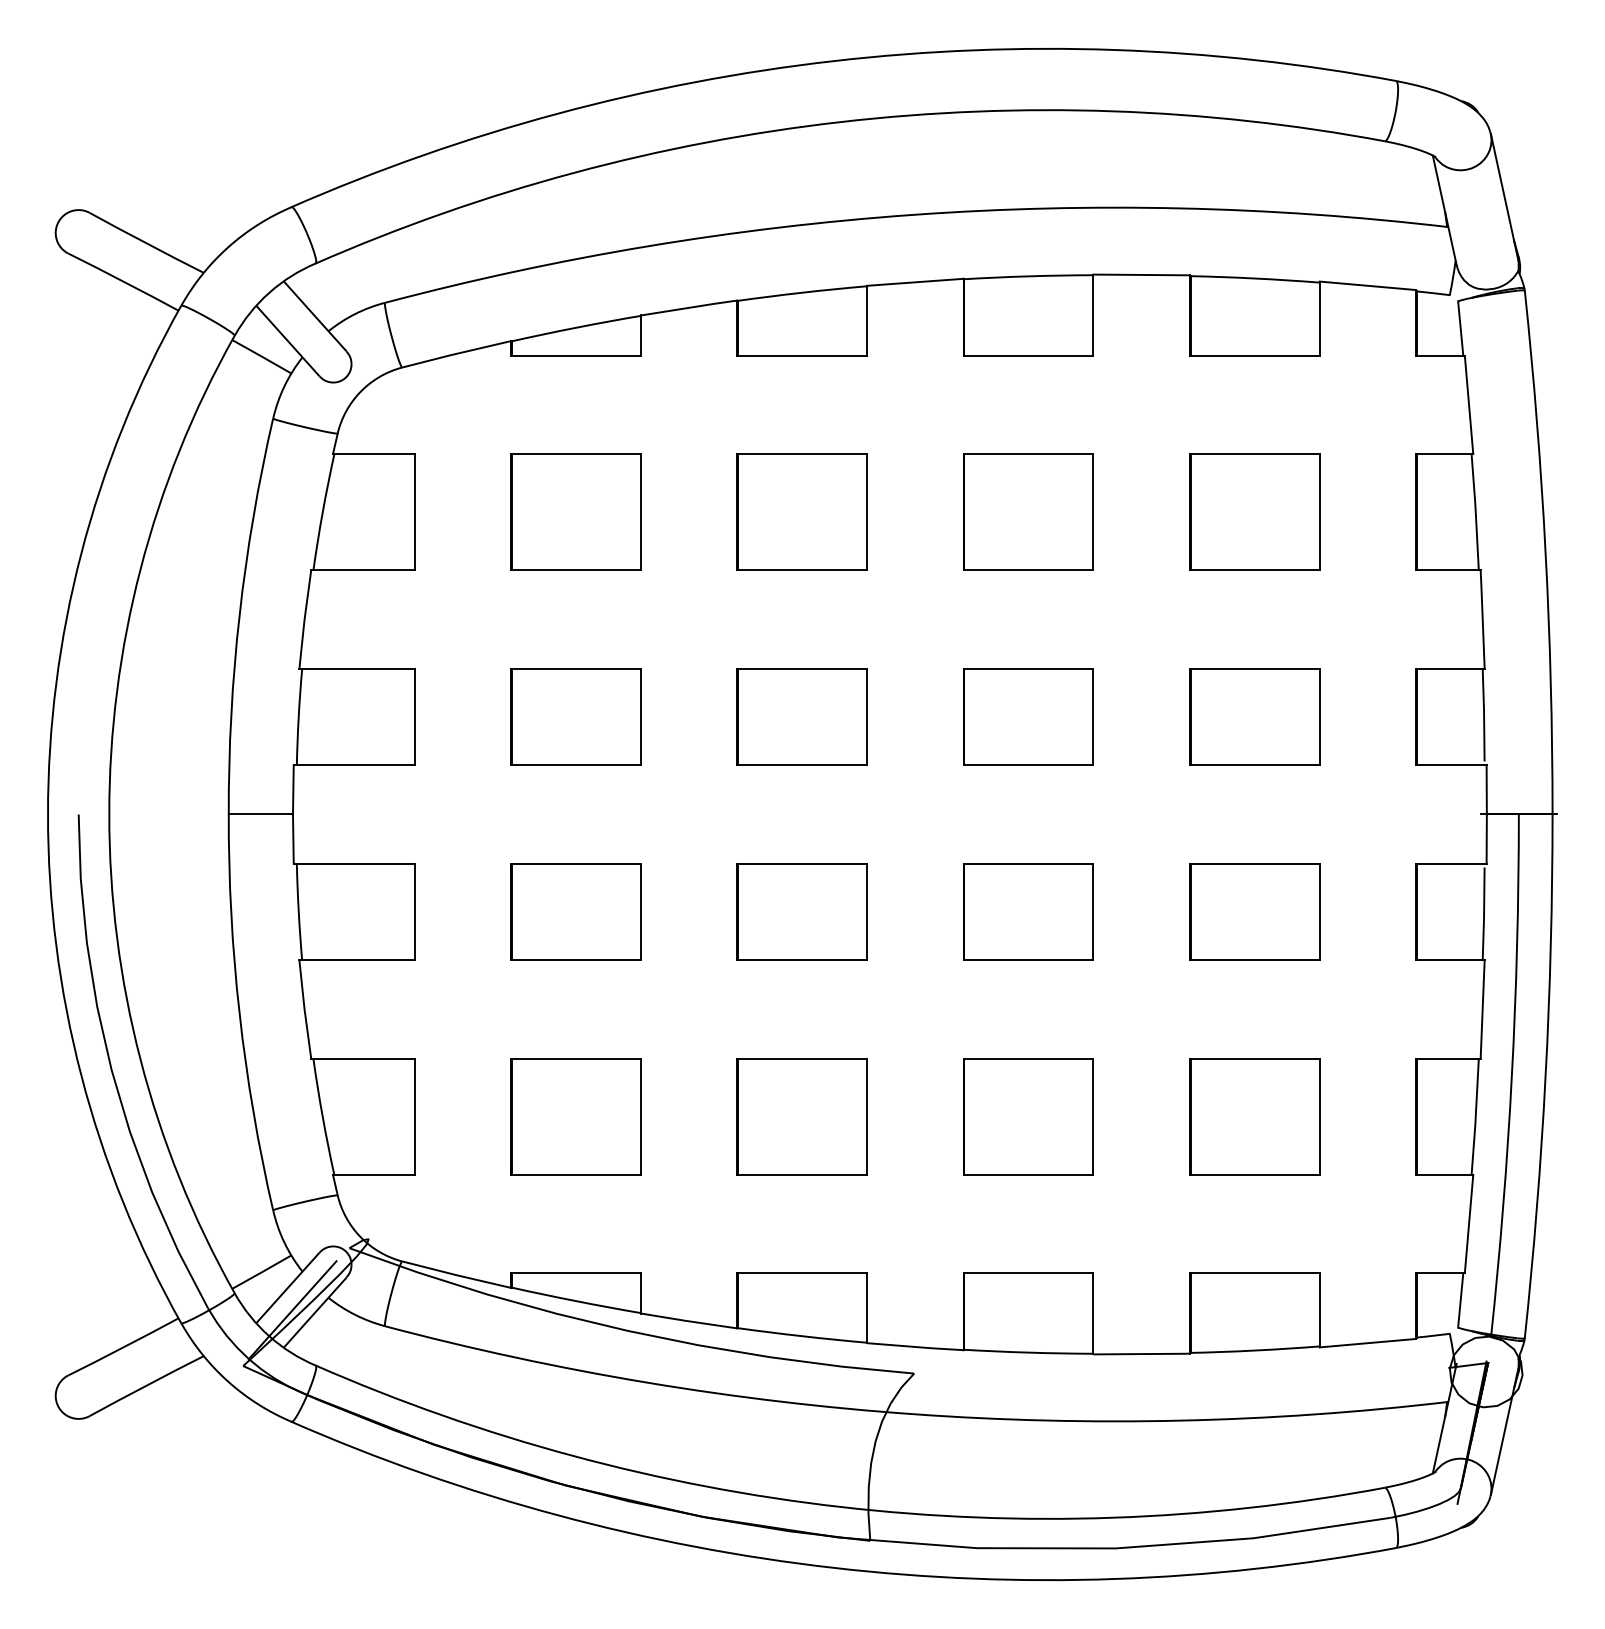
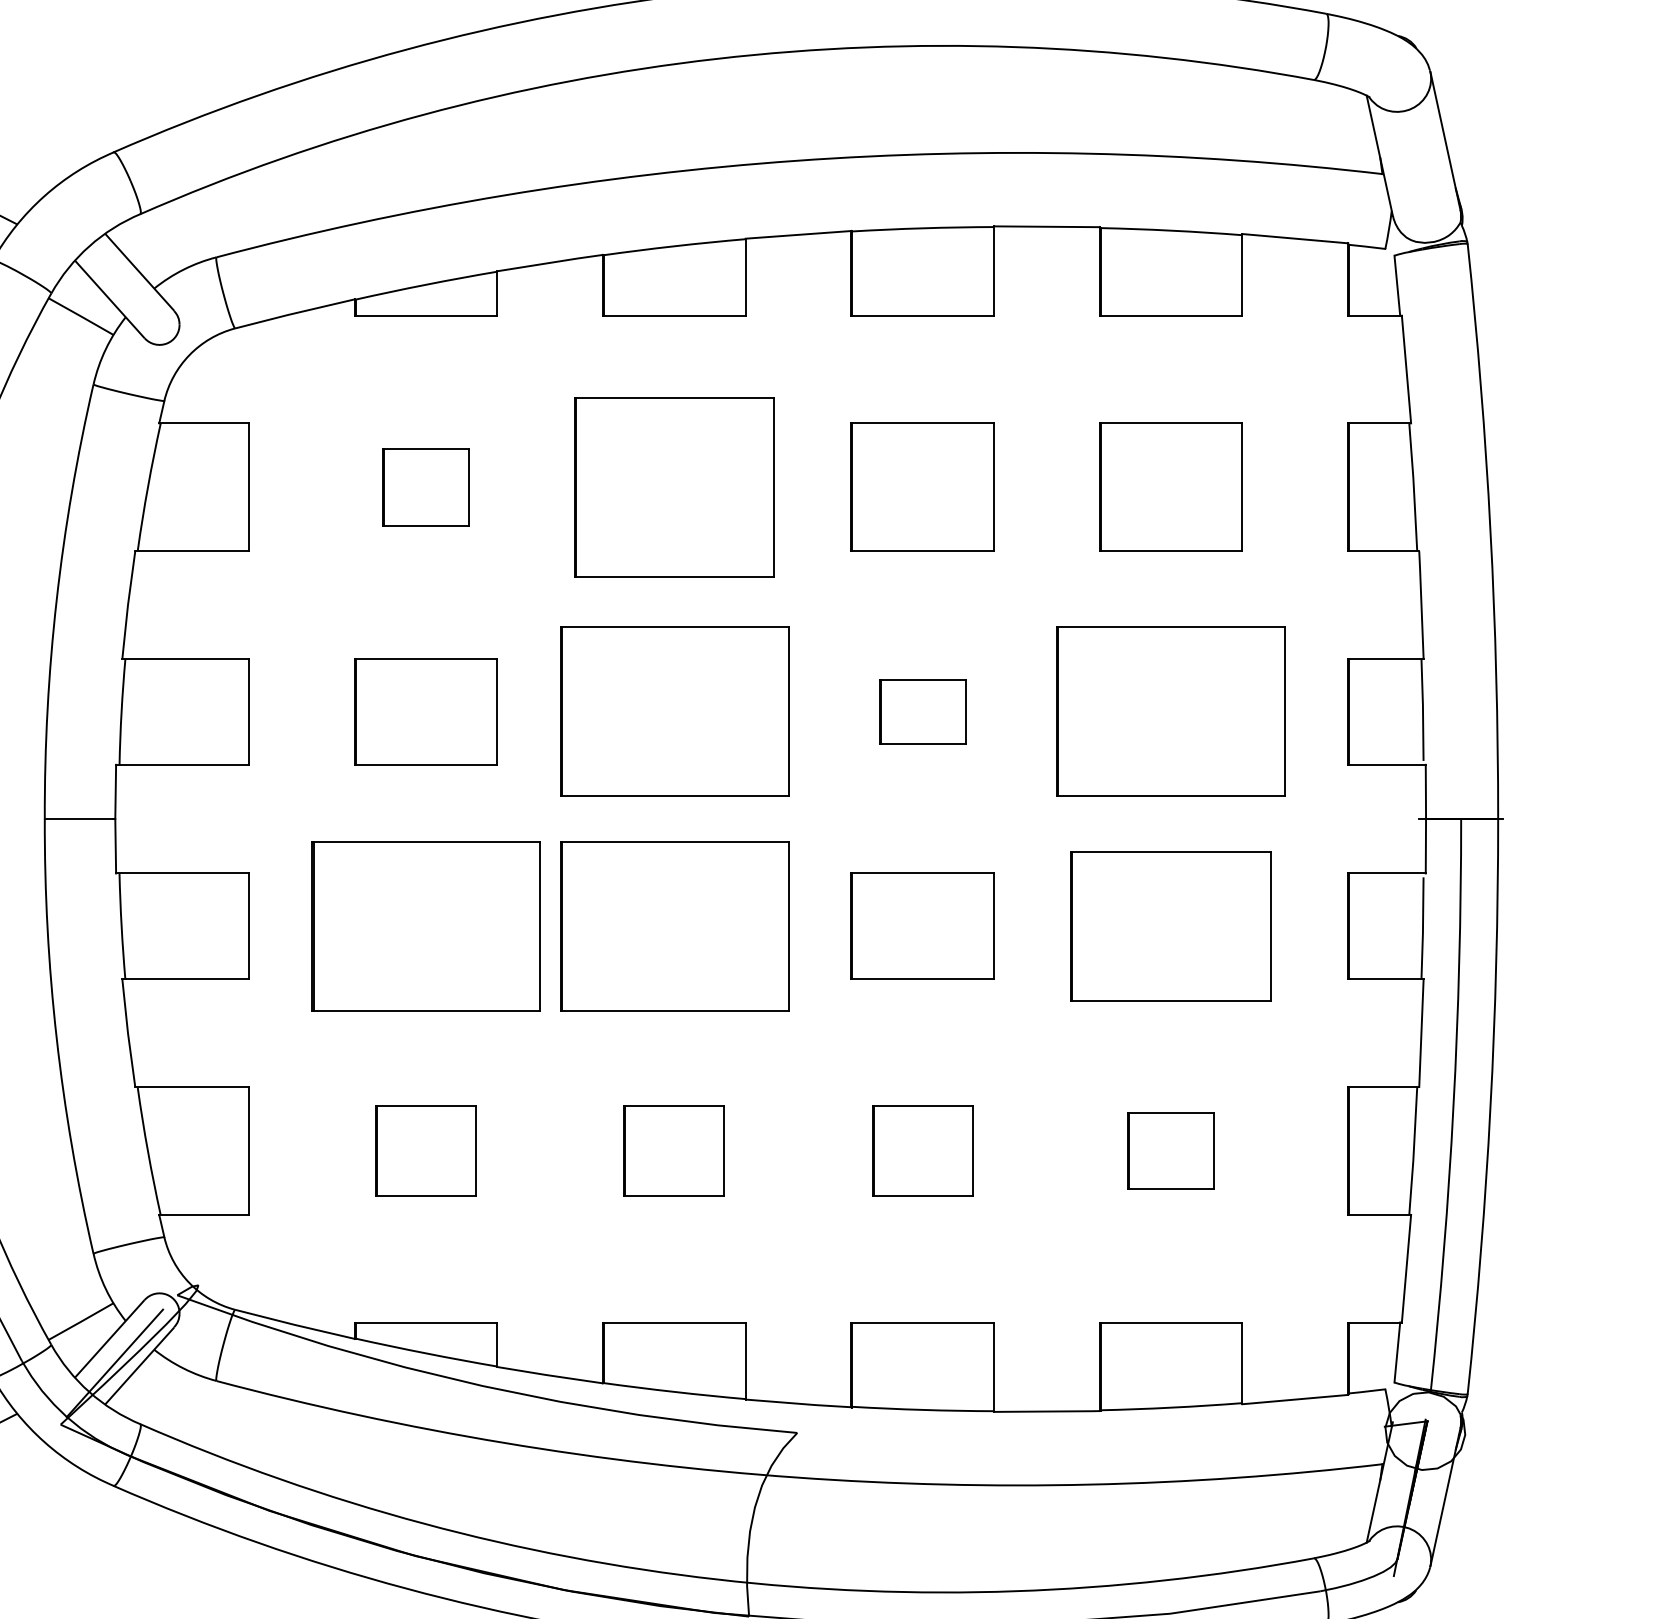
part: (575, 511) -> (425, 486), size x0.6
part: (801, 511) -> (673, 486), size x1.4
part: (801, 716) -> (673, 711), size x1.6
part: (1028, 716) -> (922, 711), size x0.6
part: (1254, 716) -> (1170, 711), size x1.6
part: (575, 911) -> (425, 925), size x1.6
part: (801, 911) -> (673, 925), size x1.6
part: (1254, 911) -> (1170, 925), size x1.4
part: (575, 1116) -> (425, 1150), size x0.7
part: (801, 1116) -> (673, 1150), size x0.7
part: (1028, 1116) -> (922, 1150), size x0.7
part: (1254, 1116) -> (1170, 1150), size x0.6

